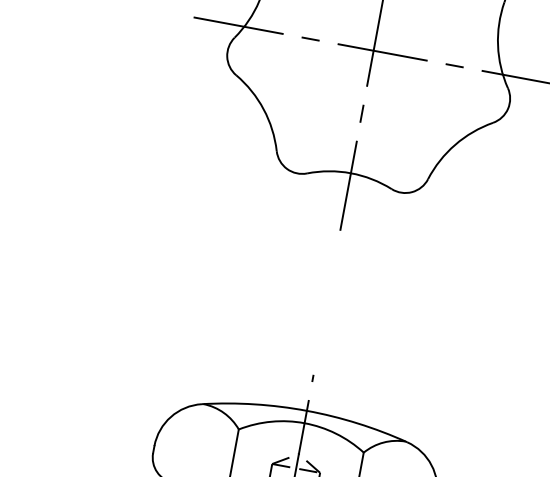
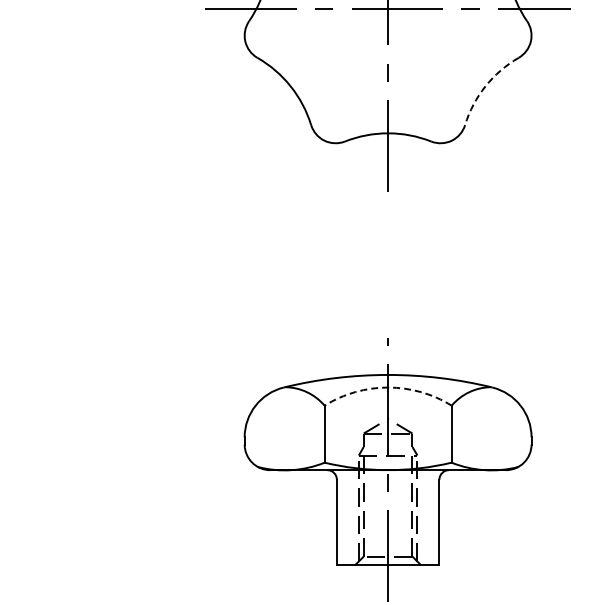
arc: (455, 144) -> (485, 86), solid -> dashed
arc: (304, 423) -> (388, 387), solid -> dashed

